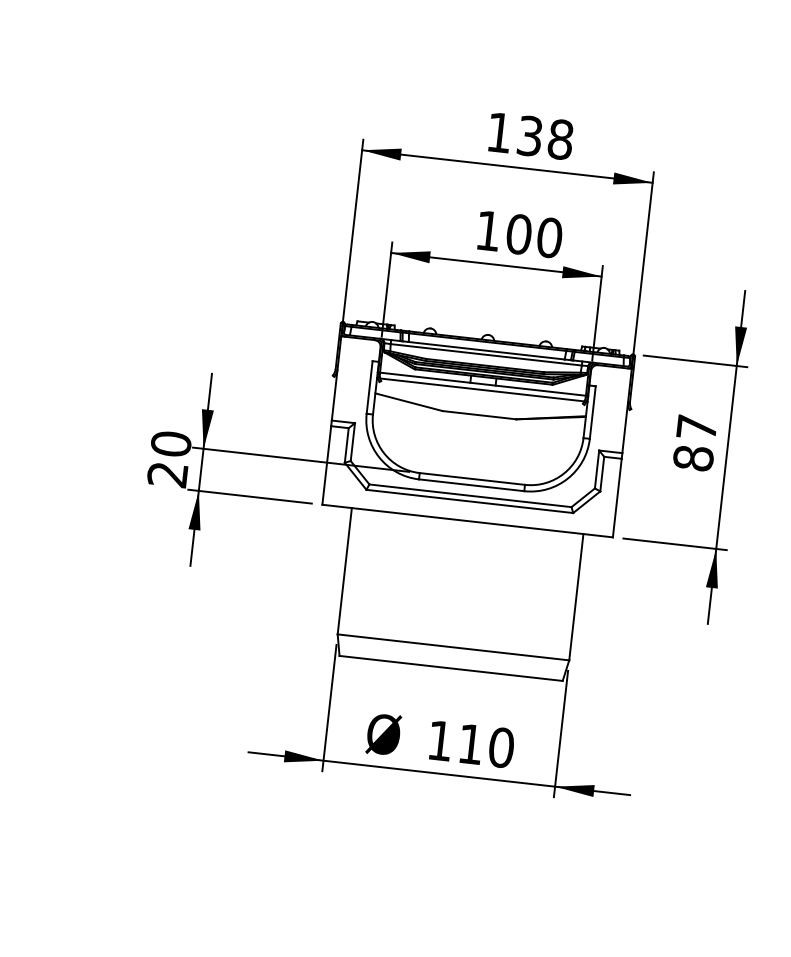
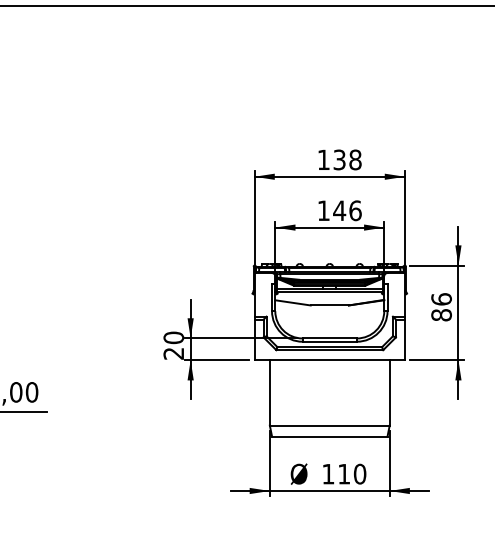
text: (534, 235) -> (347, 210), 100 -> 146
text: (696, 427) -> (441, 299), 87 -> 86

